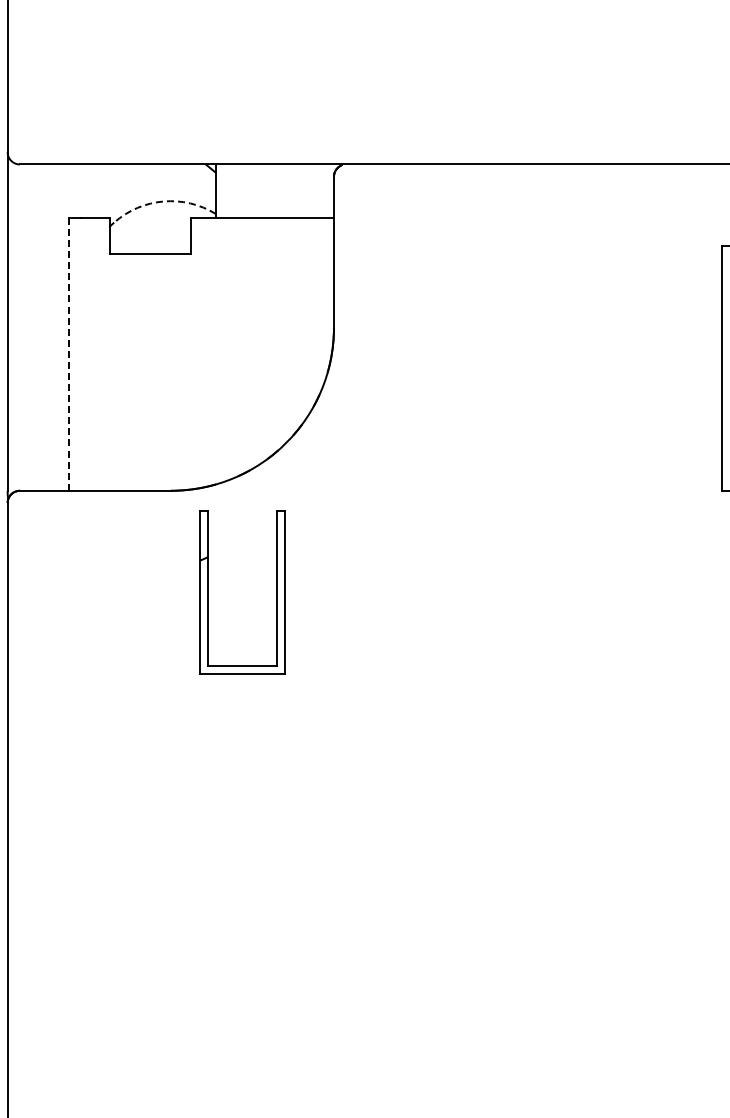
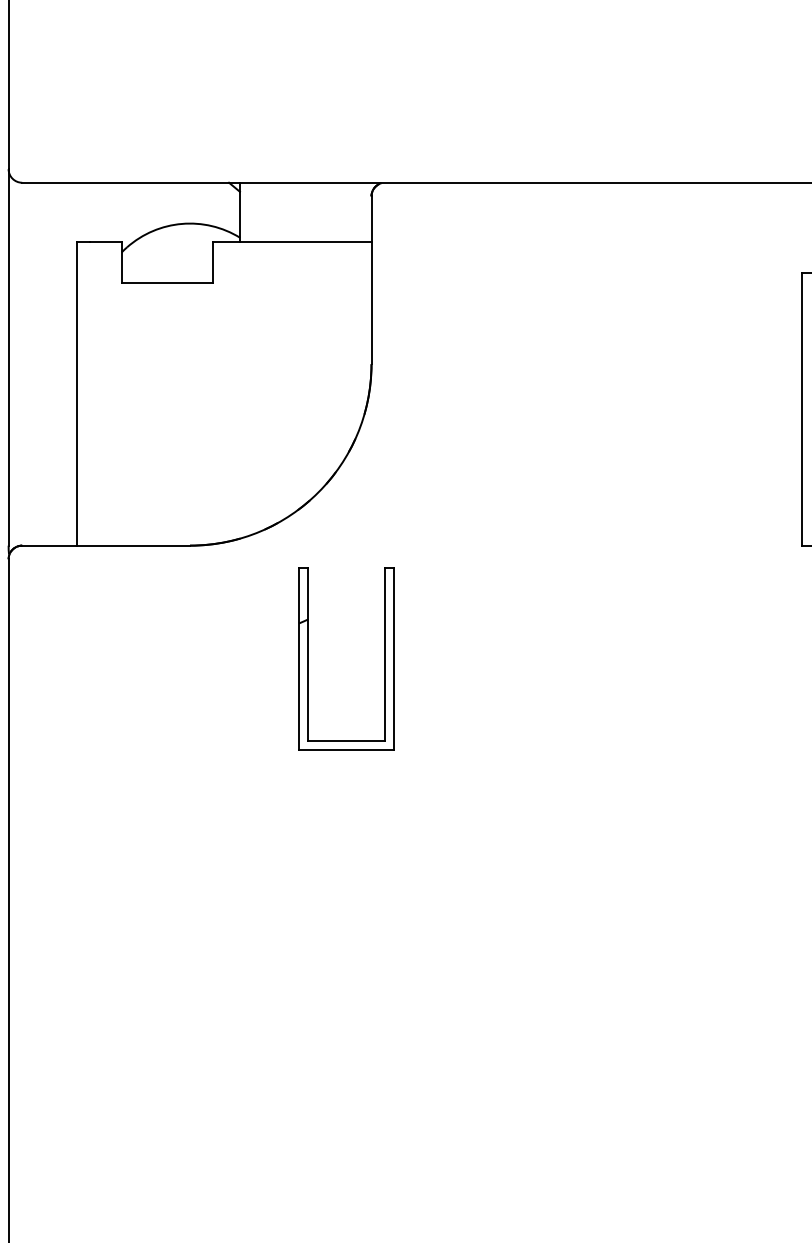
arc: (163, 201) -> (181, 223), dashed -> solid
line: (68, 354) -> (76, 394), dashed -> solid
part: (208, 592) -> (308, 658), moved

